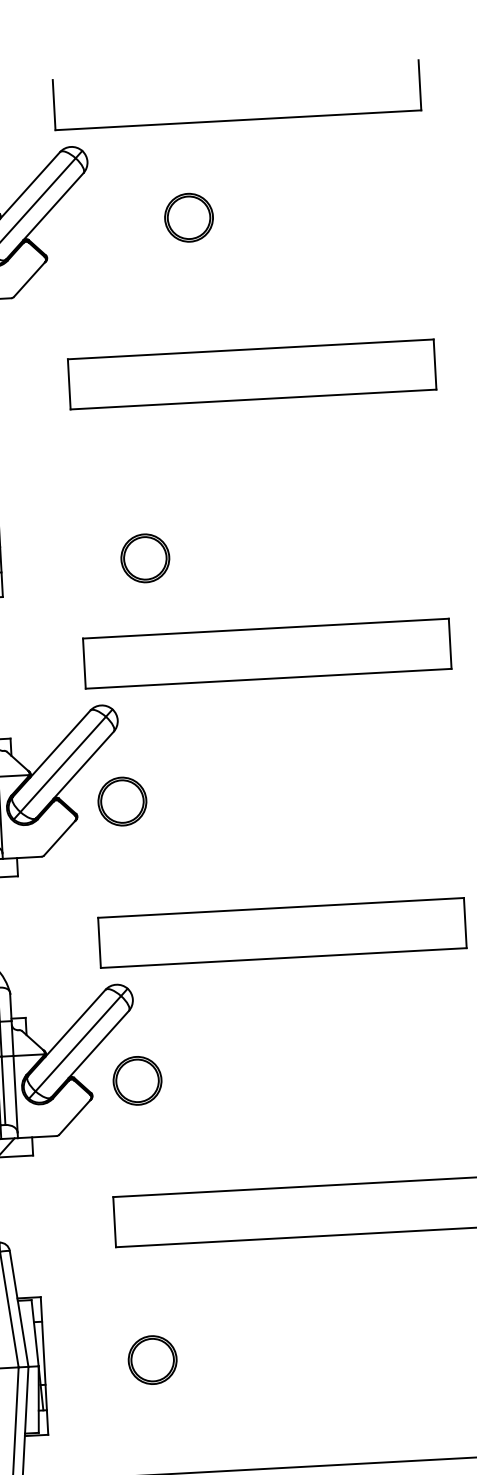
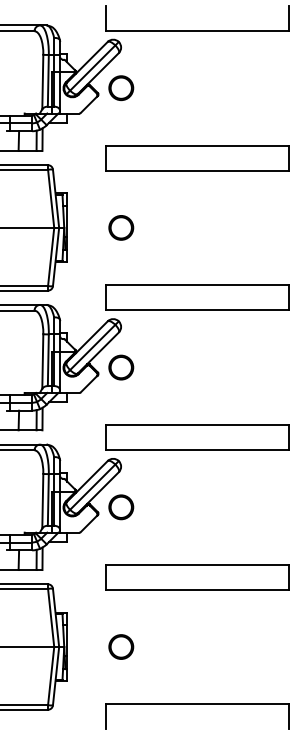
part: (189, 218) -> (121, 88), moved
part: (145, 557) -> (121, 227), moved

